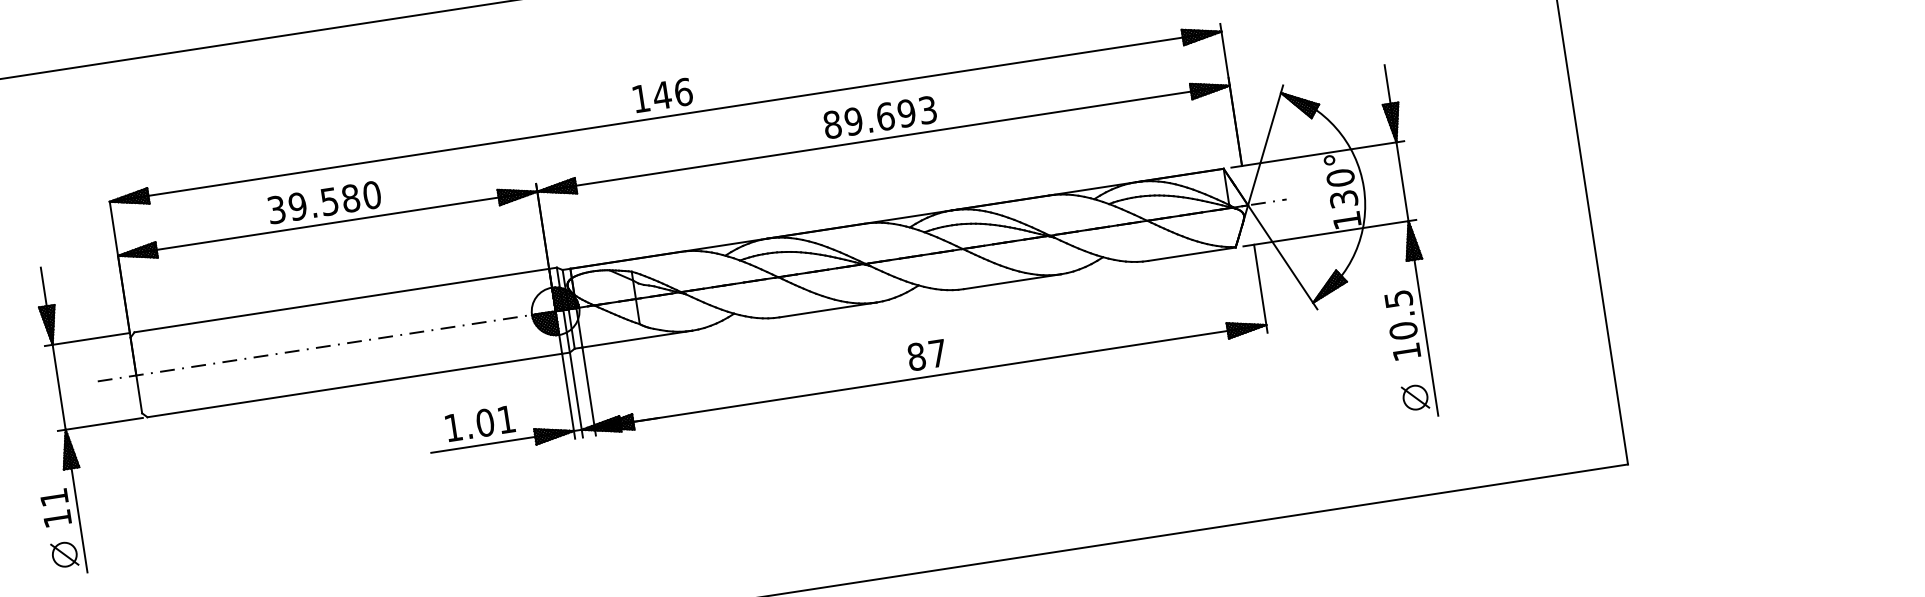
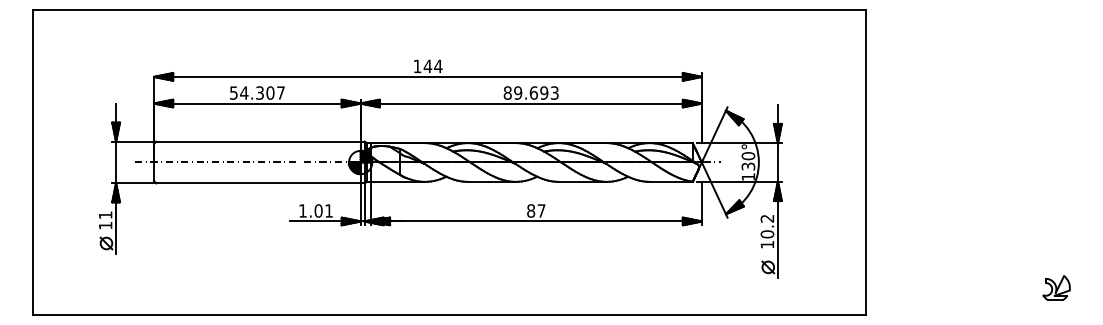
text: (683, 92) -> (438, 66), 146 -> 144
text: (324, 201) -> (257, 92), 39.580 -> 54.307
text: (1398, 298) -> (767, 218), 10.5 -> 10.2

